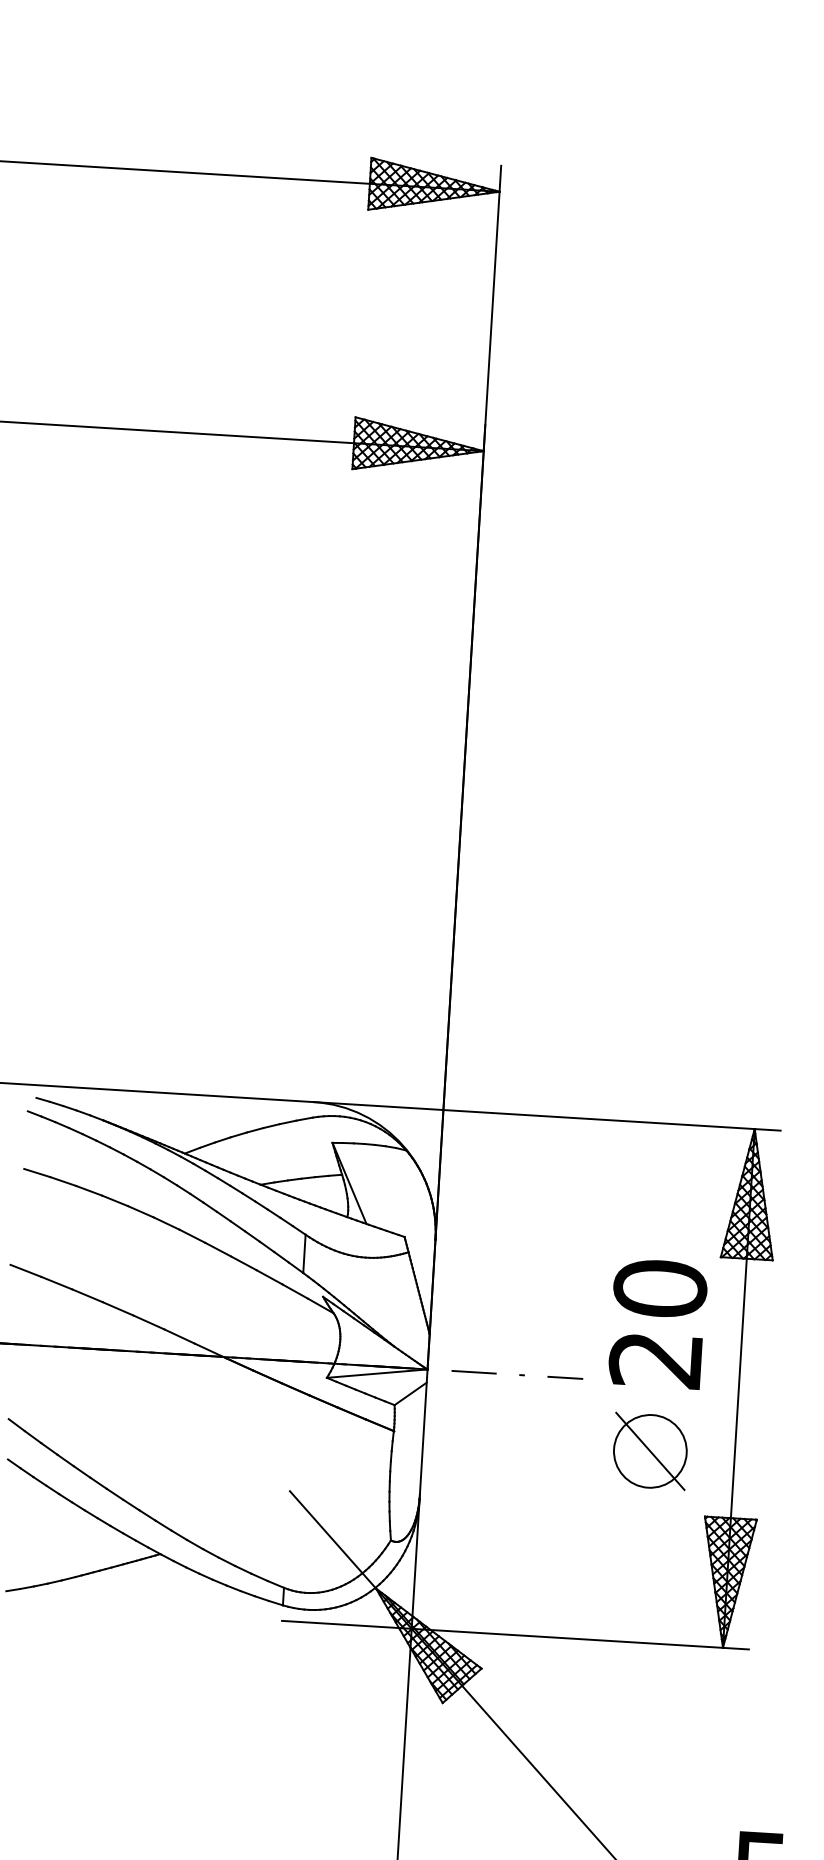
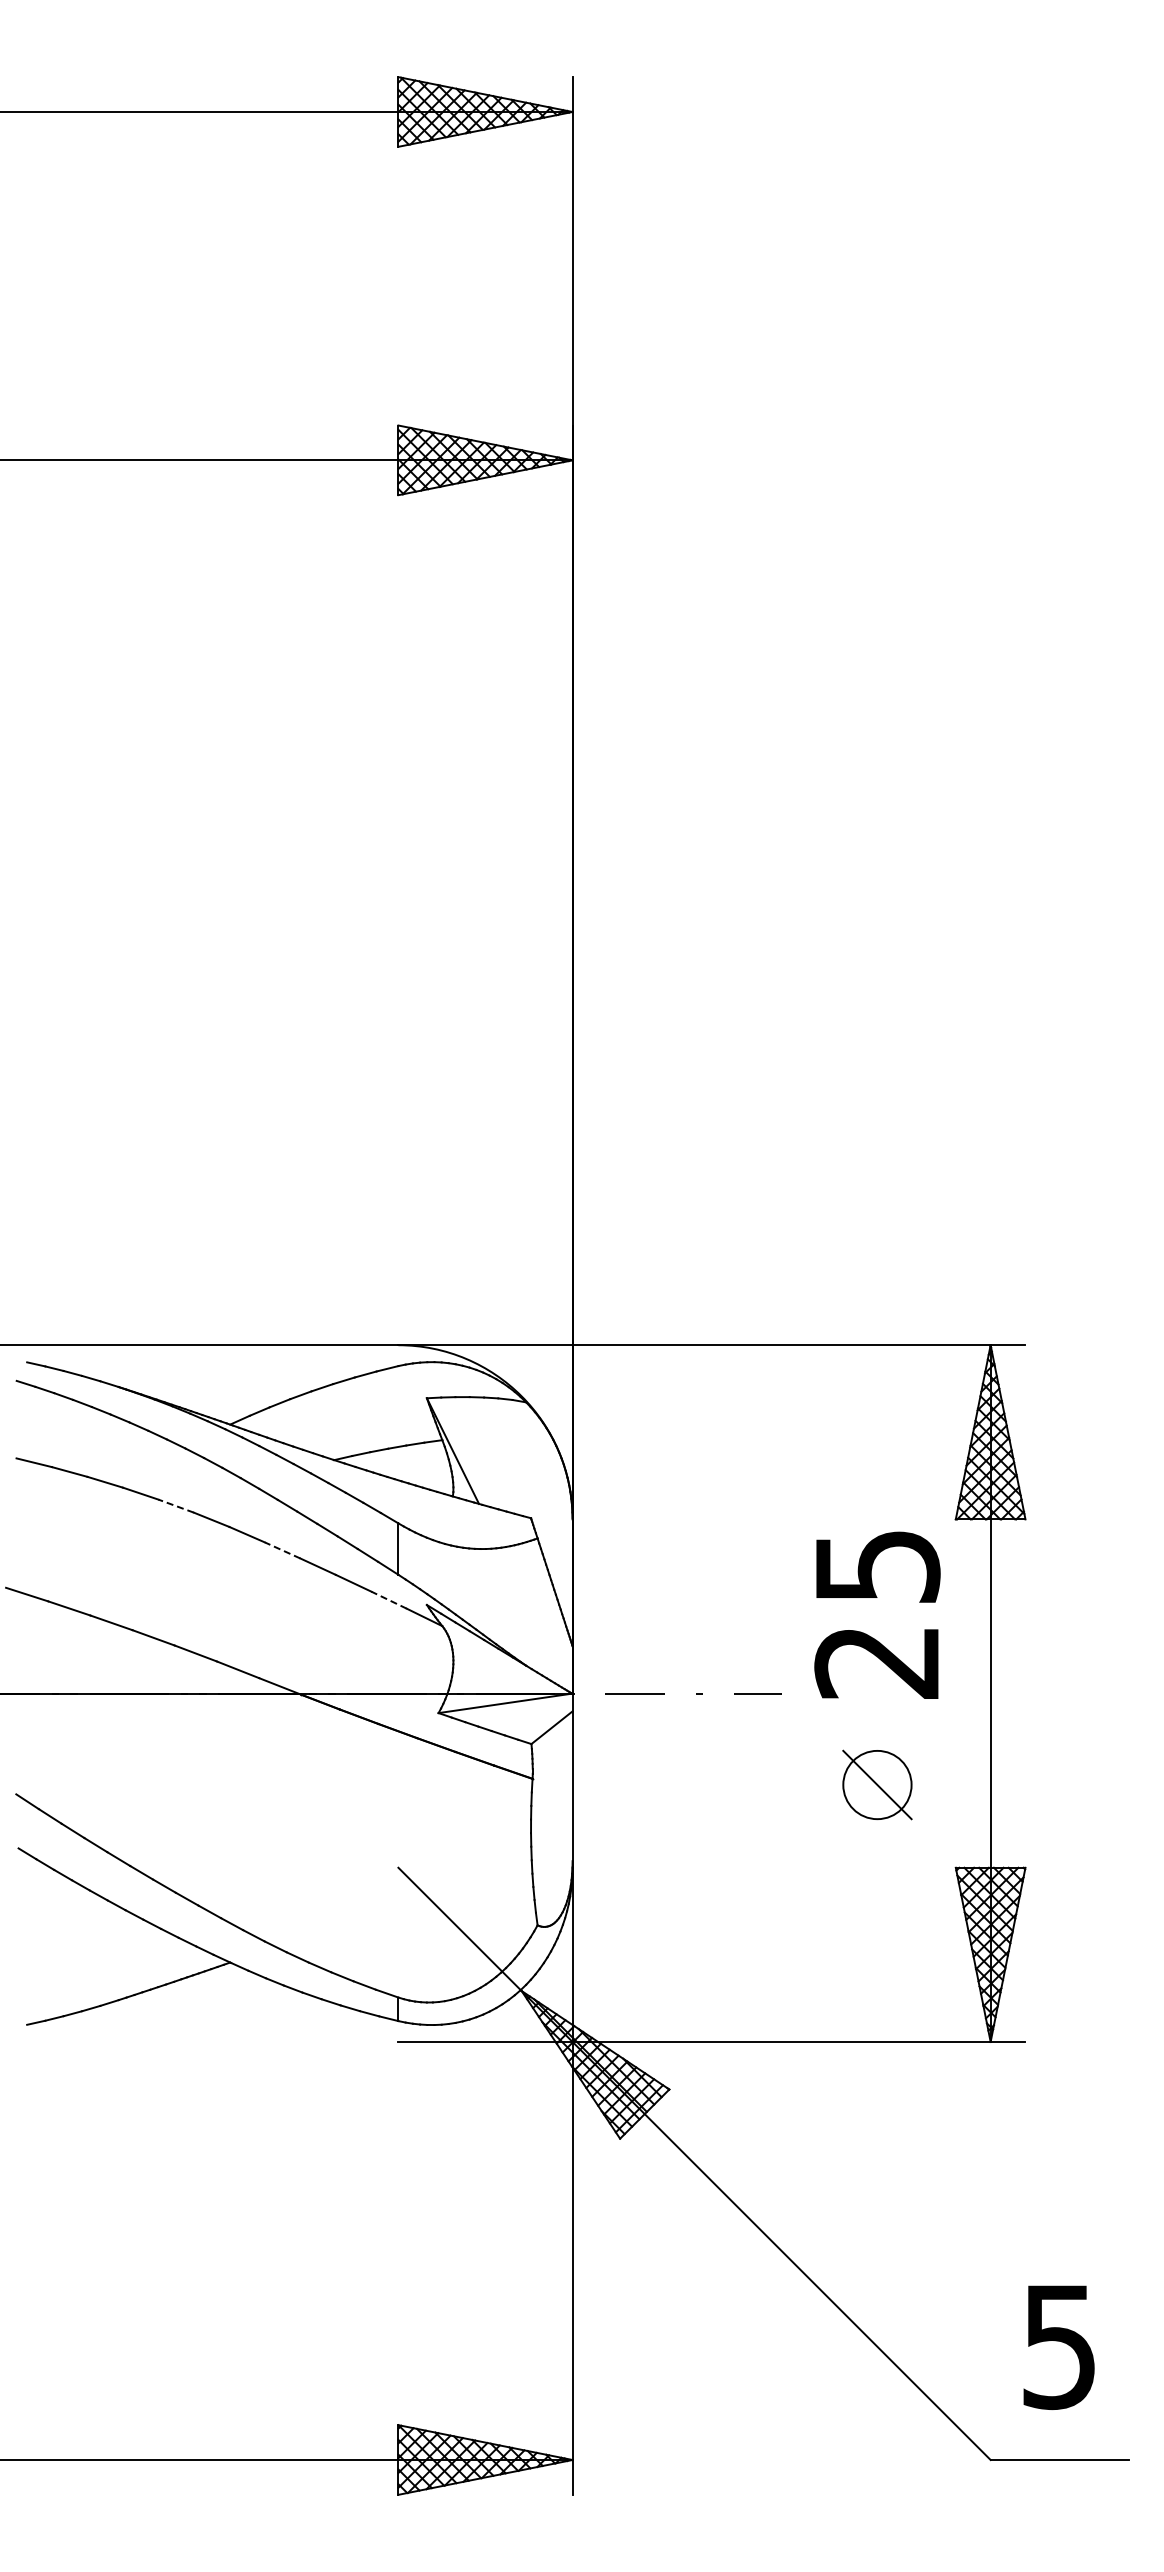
line: (141, 1212) -> (176, 1506), solid -> dashed
line: (218, 1249) -> (282, 1550), solid -> dashed
text: (660, 1288) -> (877, 1566), 20 -> 25
line: (295, 1291) -> (389, 1600), solid -> dashed
part: (650, 1451) -> (877, 1784), size x0.7

